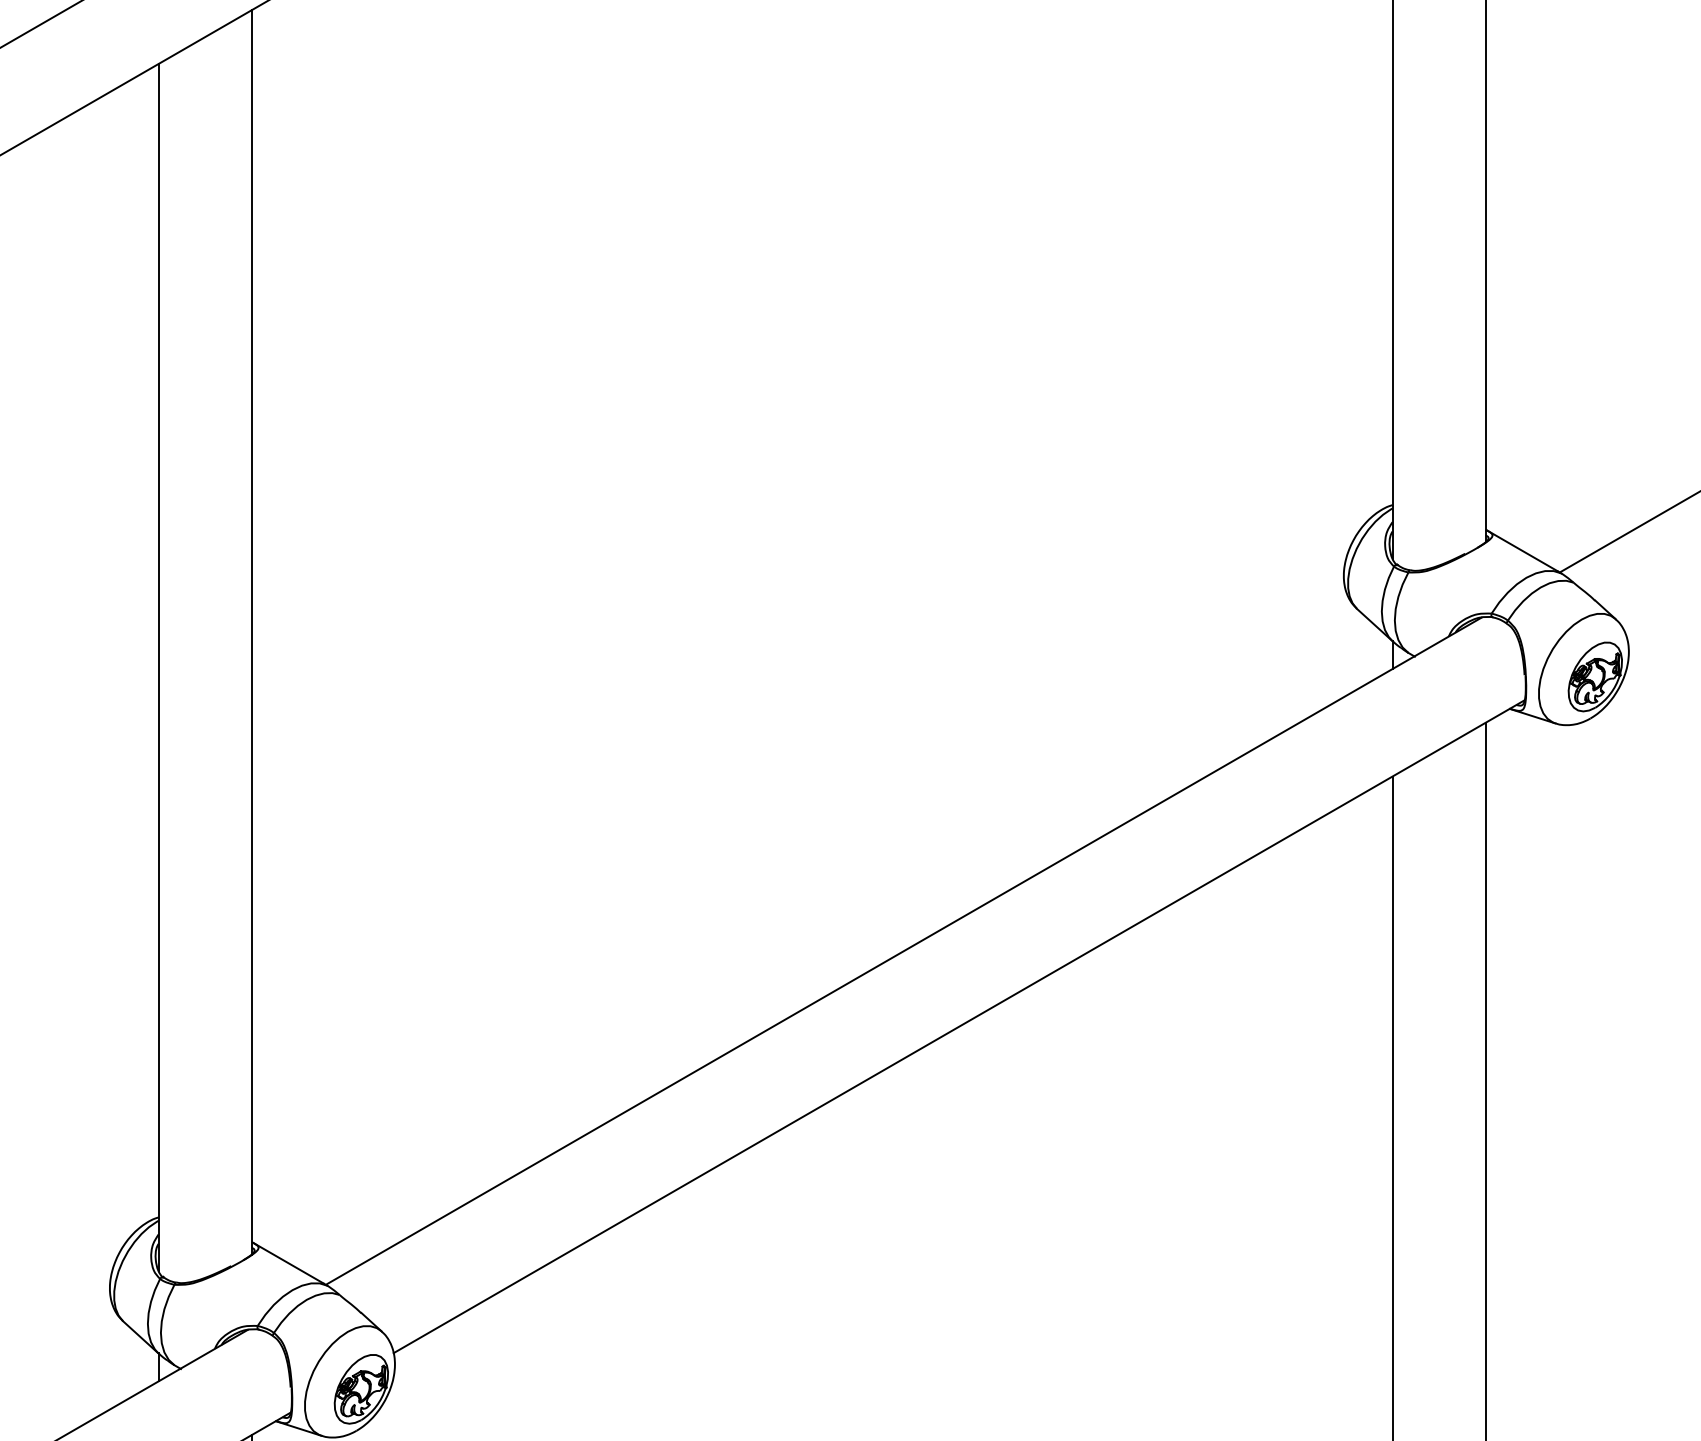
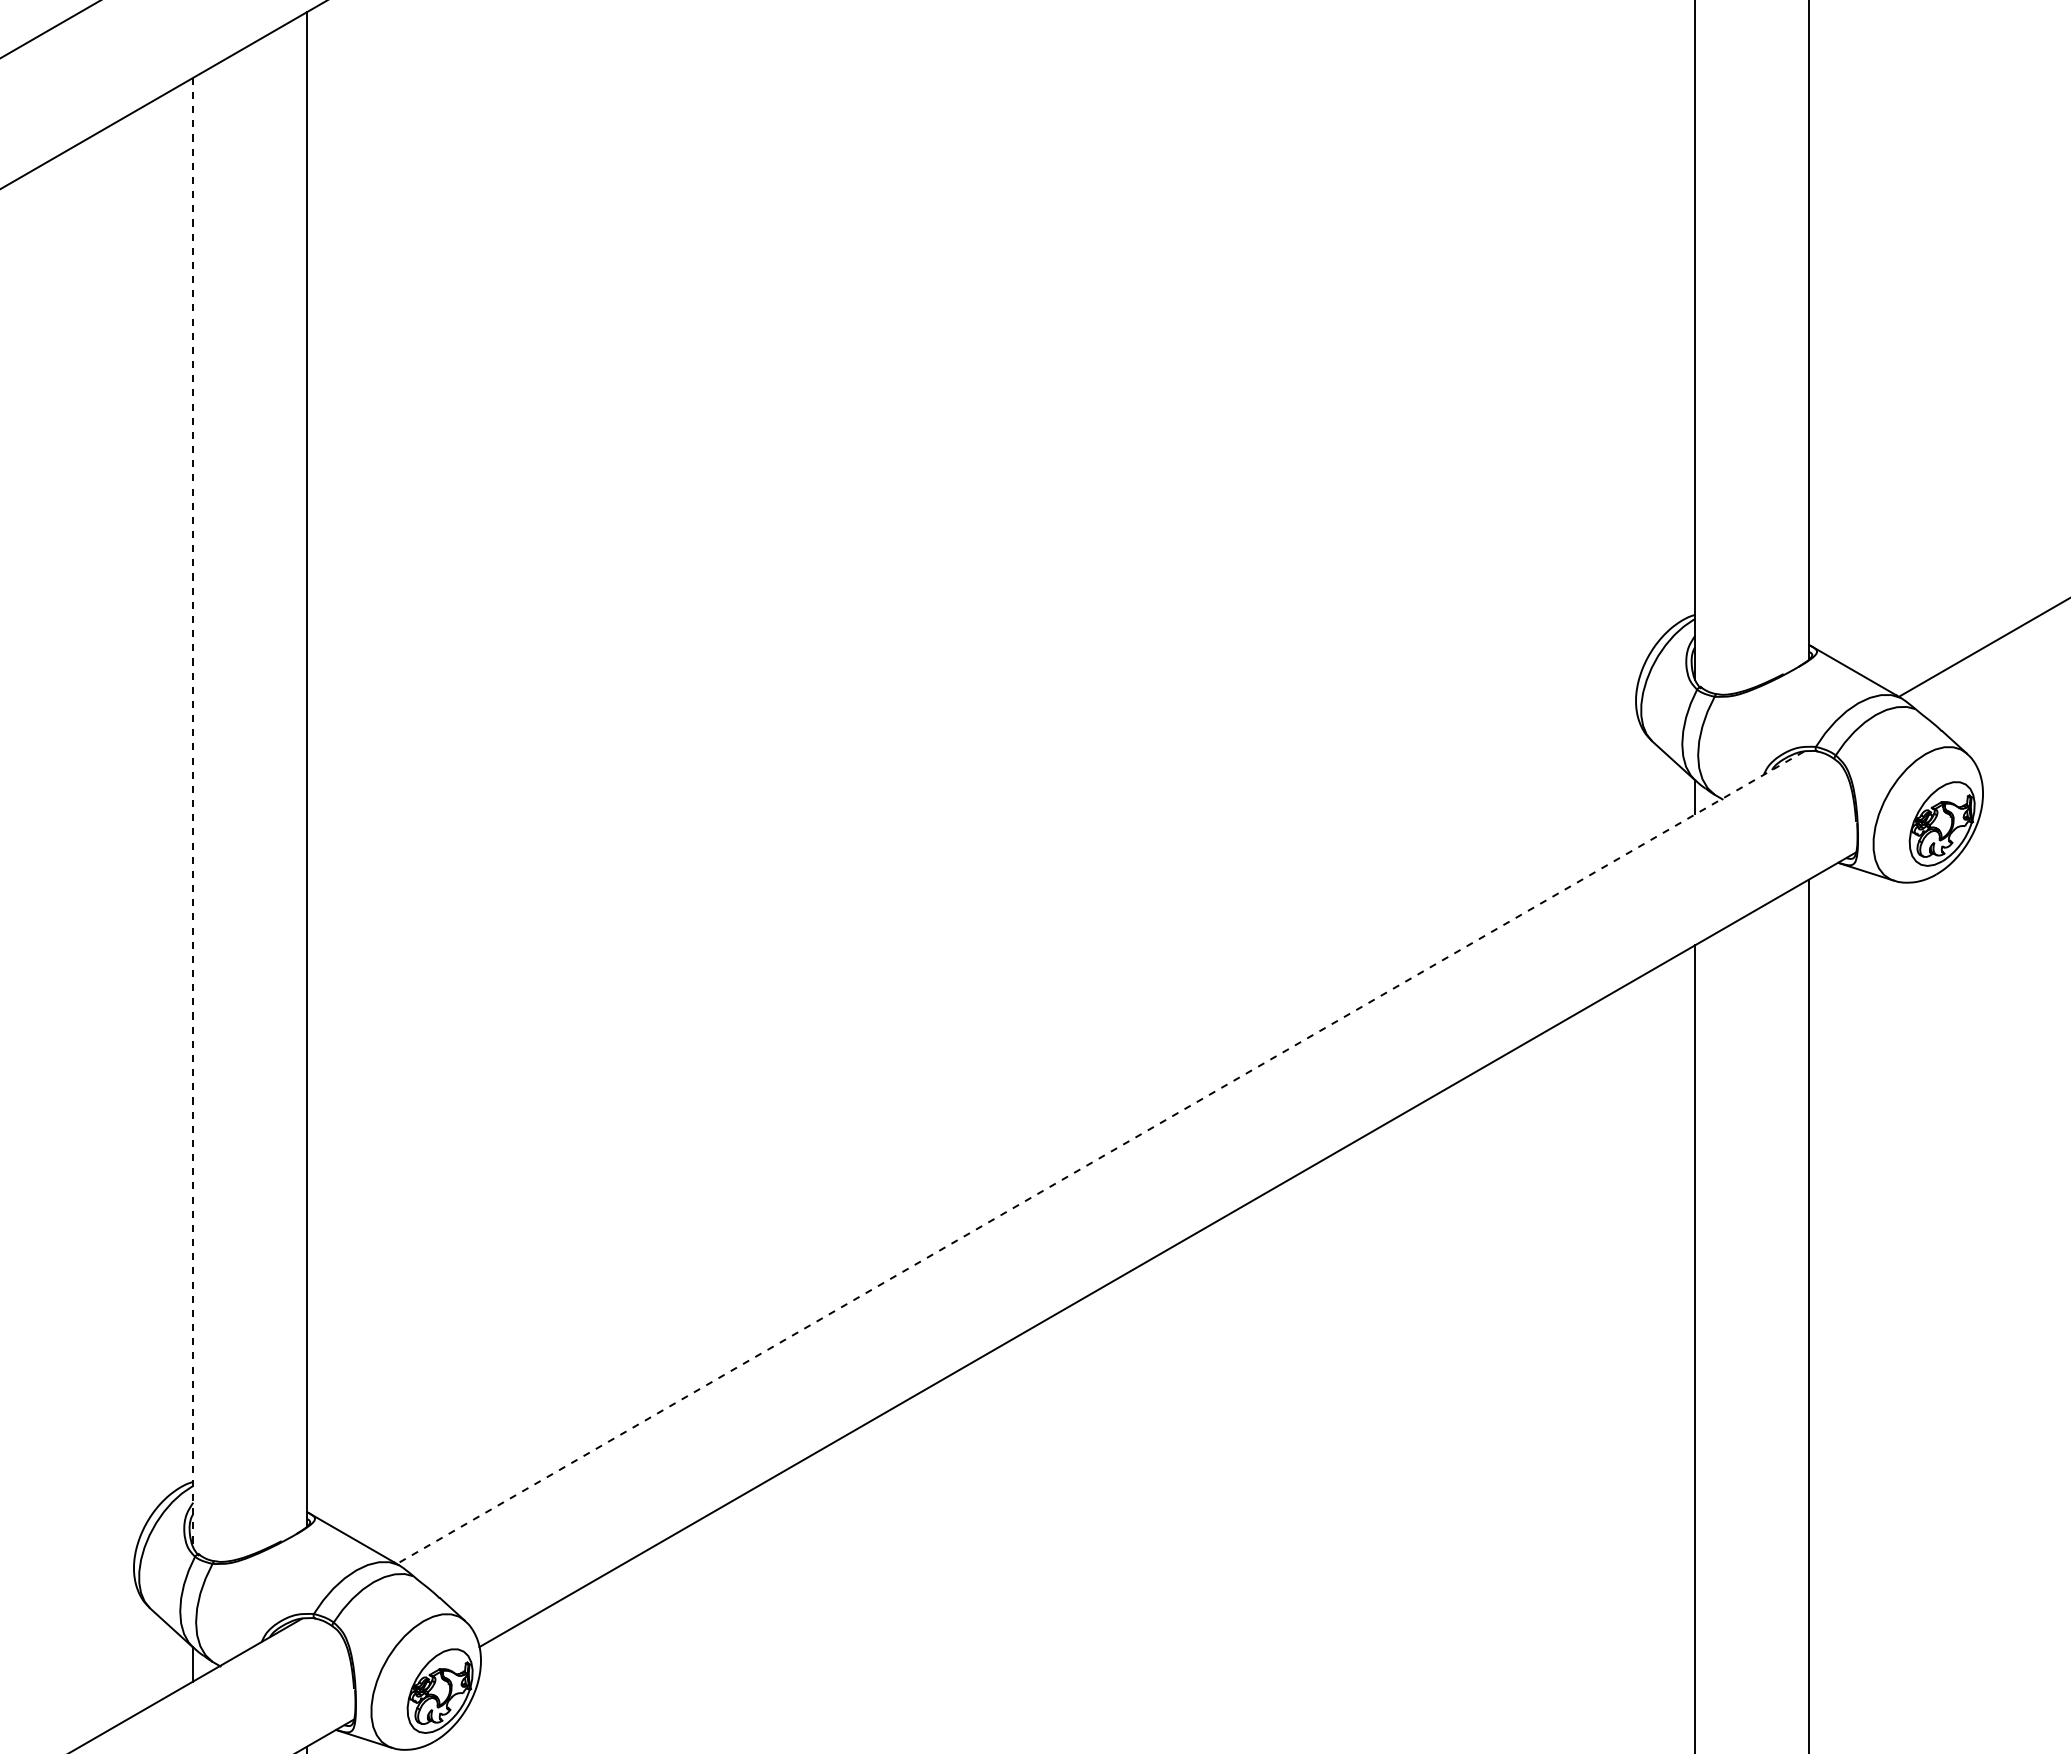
line: (158, 667) -> (193, 812), solid -> dashed
line: (903, 951) -> (1099, 1158), solid -> dashed

